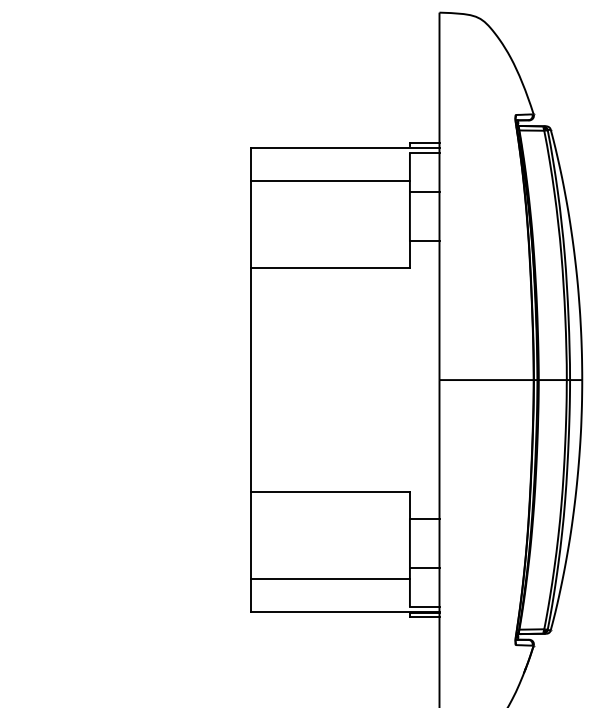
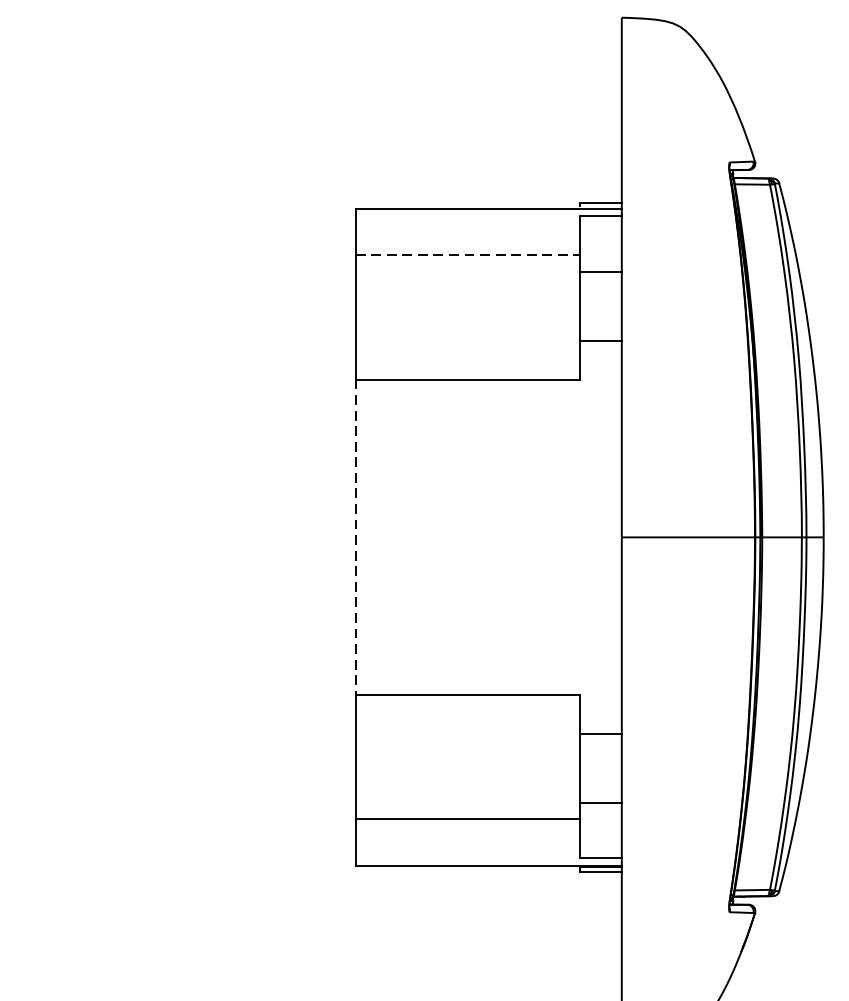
line: (331, 180) -> (469, 255), solid -> dashed
line: (251, 380) -> (355, 537), solid -> dashed

